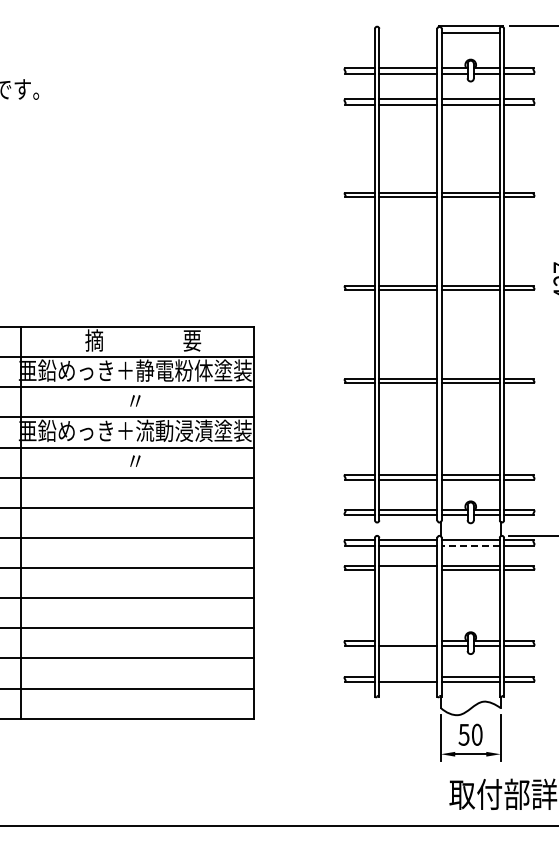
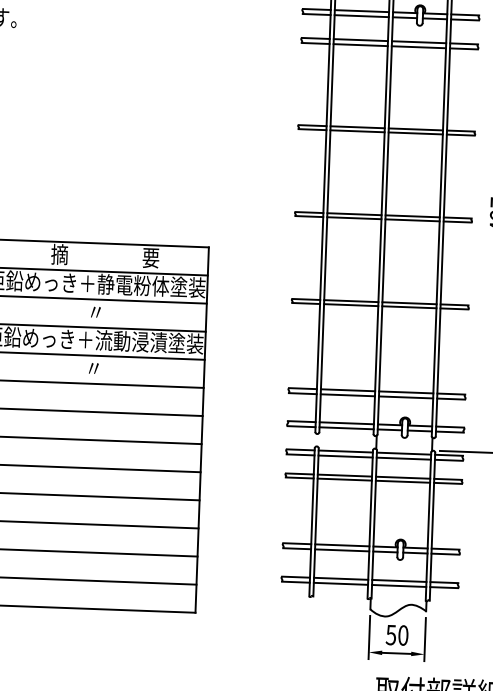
line: (470, 545) -> (403, 458), dashed -> solid
line: (408, 570) -> (344, 479), added
line: (408, 640) -> (342, 545), added
line: (408, 676) -> (341, 578), added

